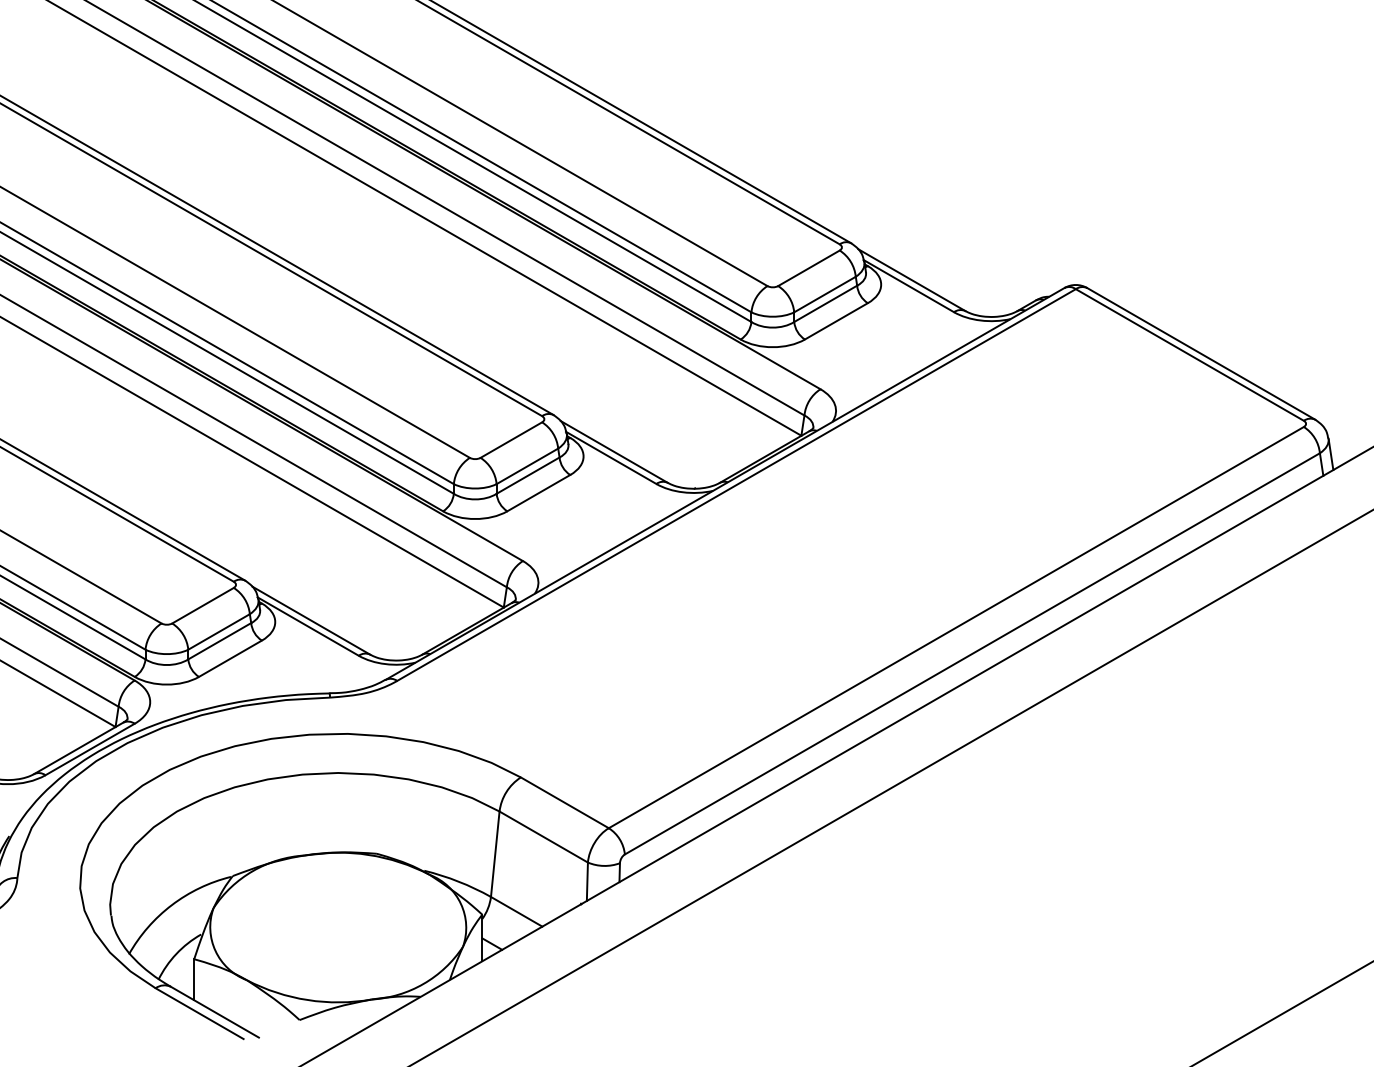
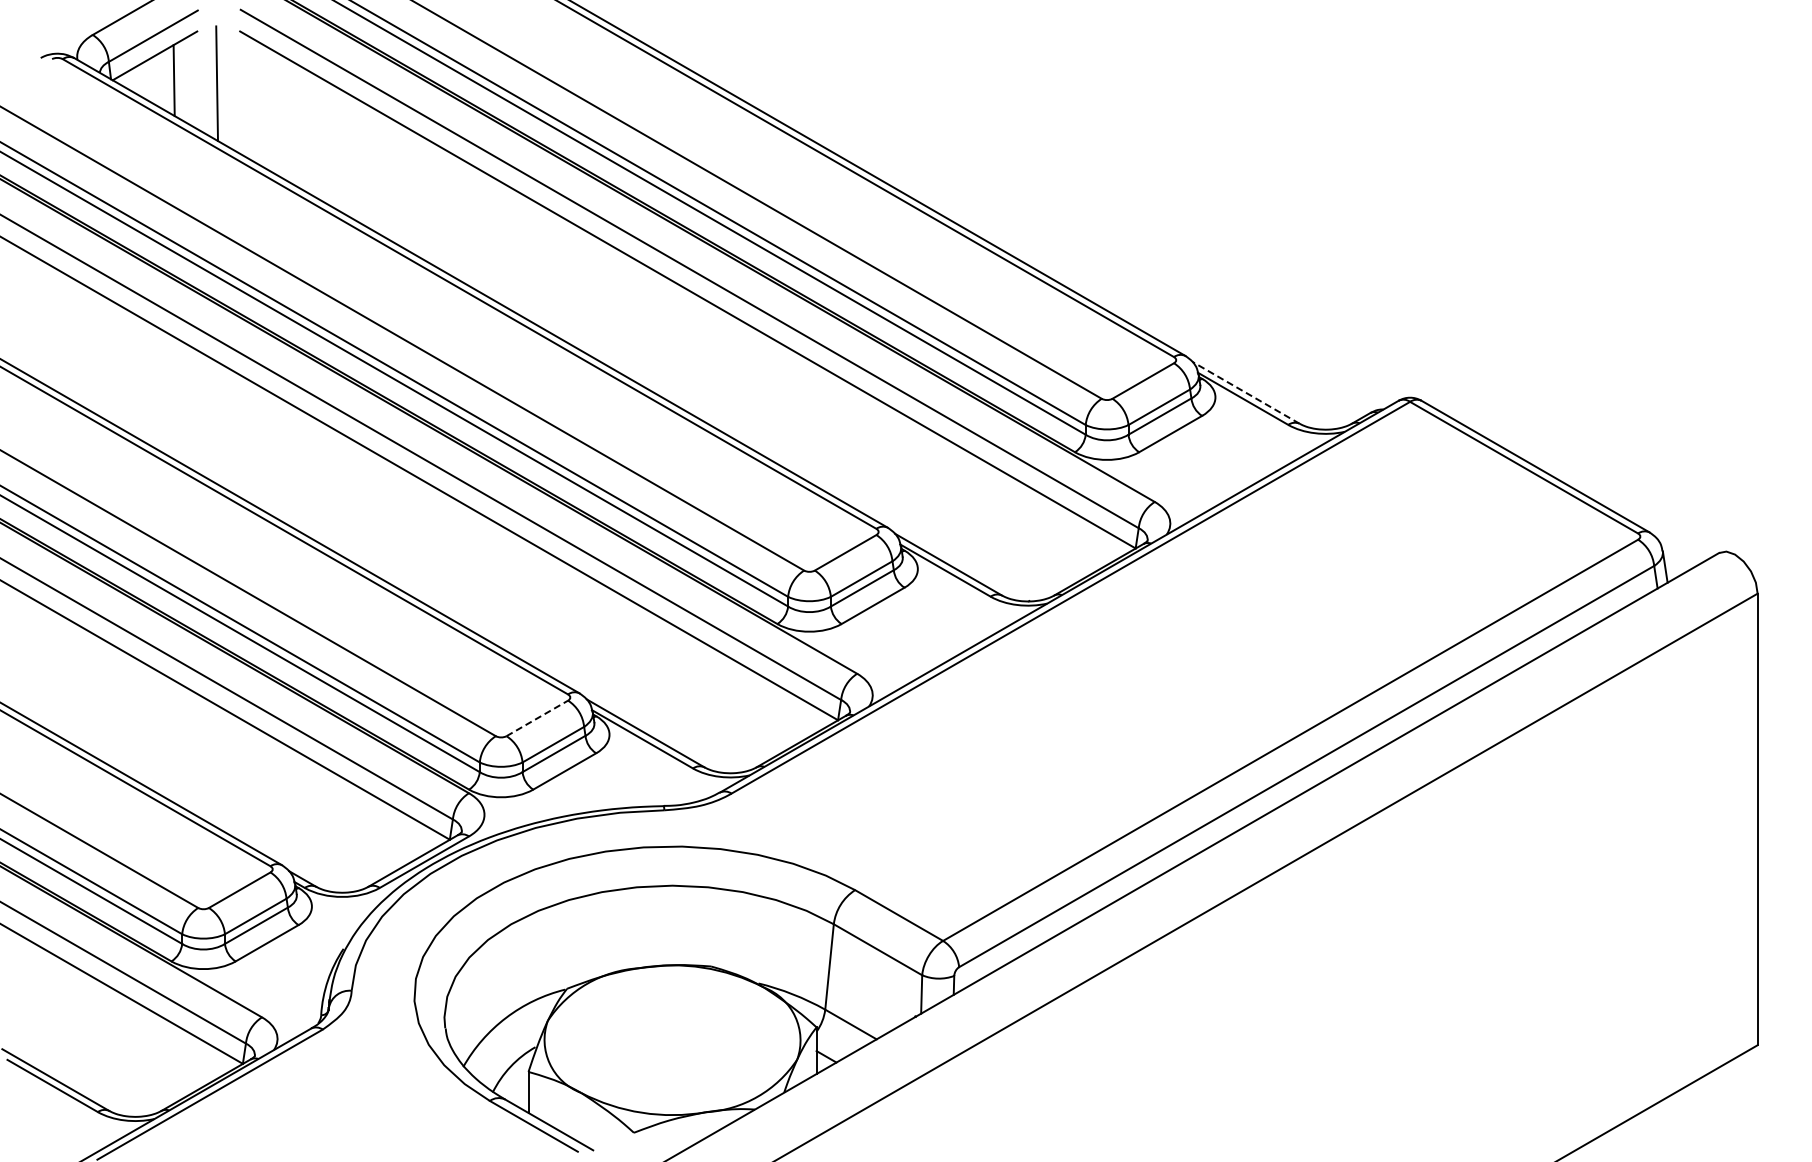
line: (912, 279) -> (1246, 392), solid -> dashed
line: (203, 605) -> (537, 718), solid -> dashed

